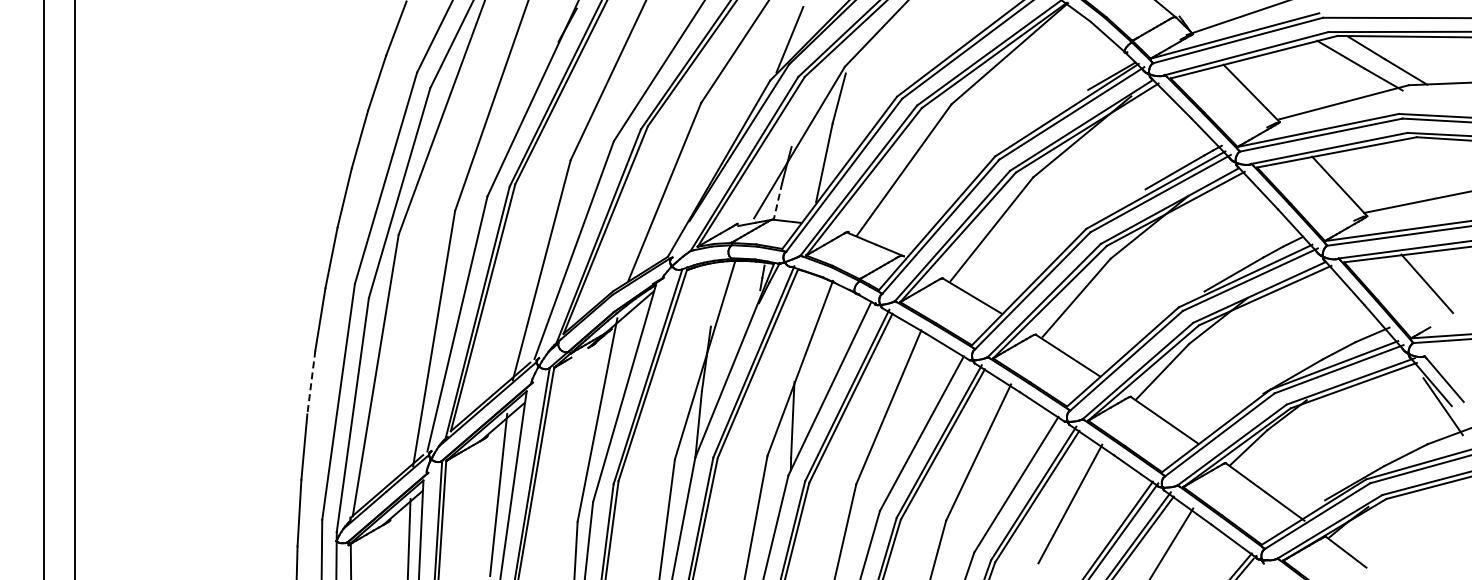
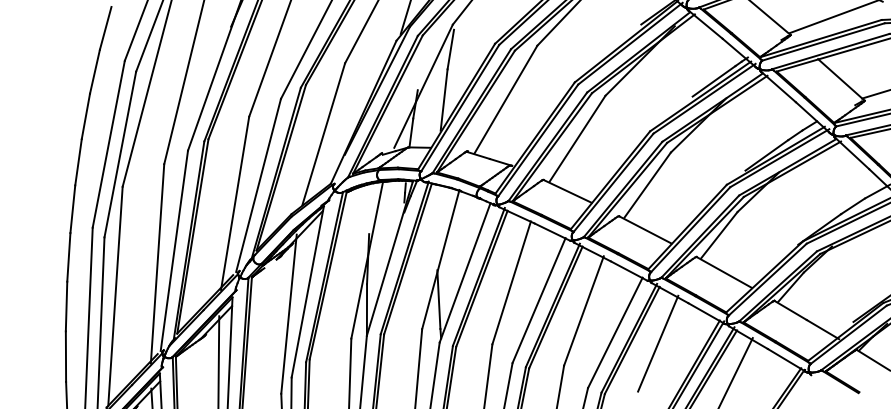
line: (777, 201) -> (411, 133), dashed -> solid
line: (311, 382) -> (66, 306), dashed -> solid

